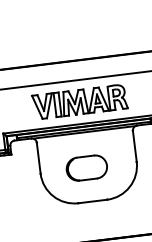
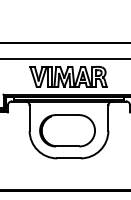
part: (86, 167) -> (67, 130), size x1.67

